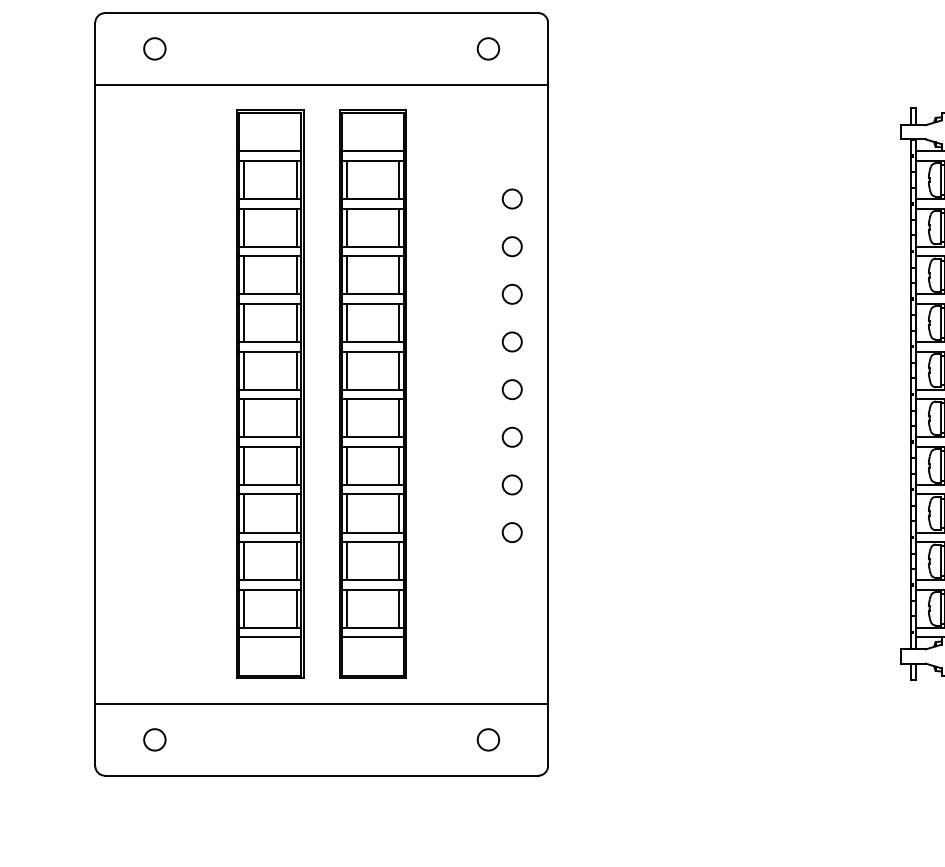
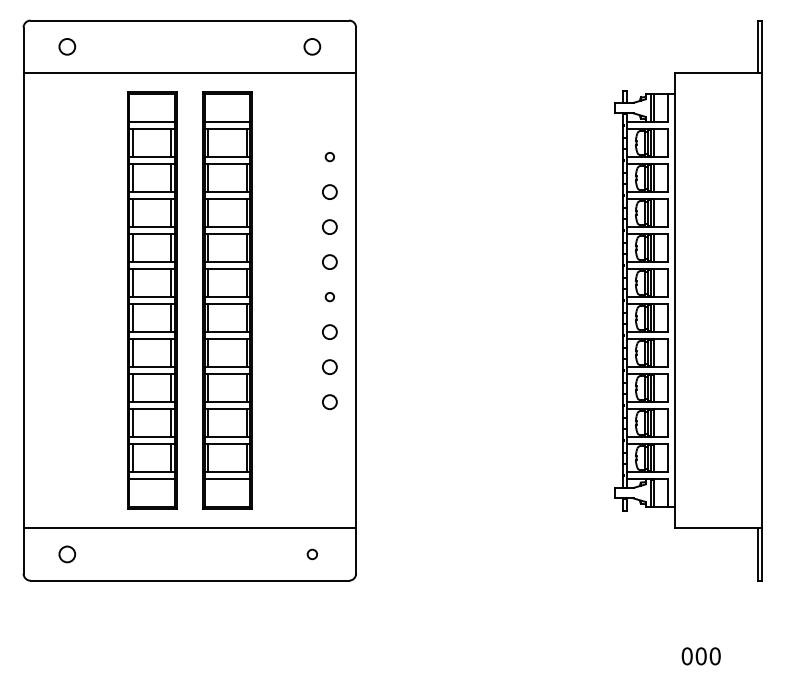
circle: (511, 198) -> (329, 156), size x0.6
circle: (511, 388) -> (329, 296), size x0.6
circle: (488, 739) -> (312, 554), size x0.6

